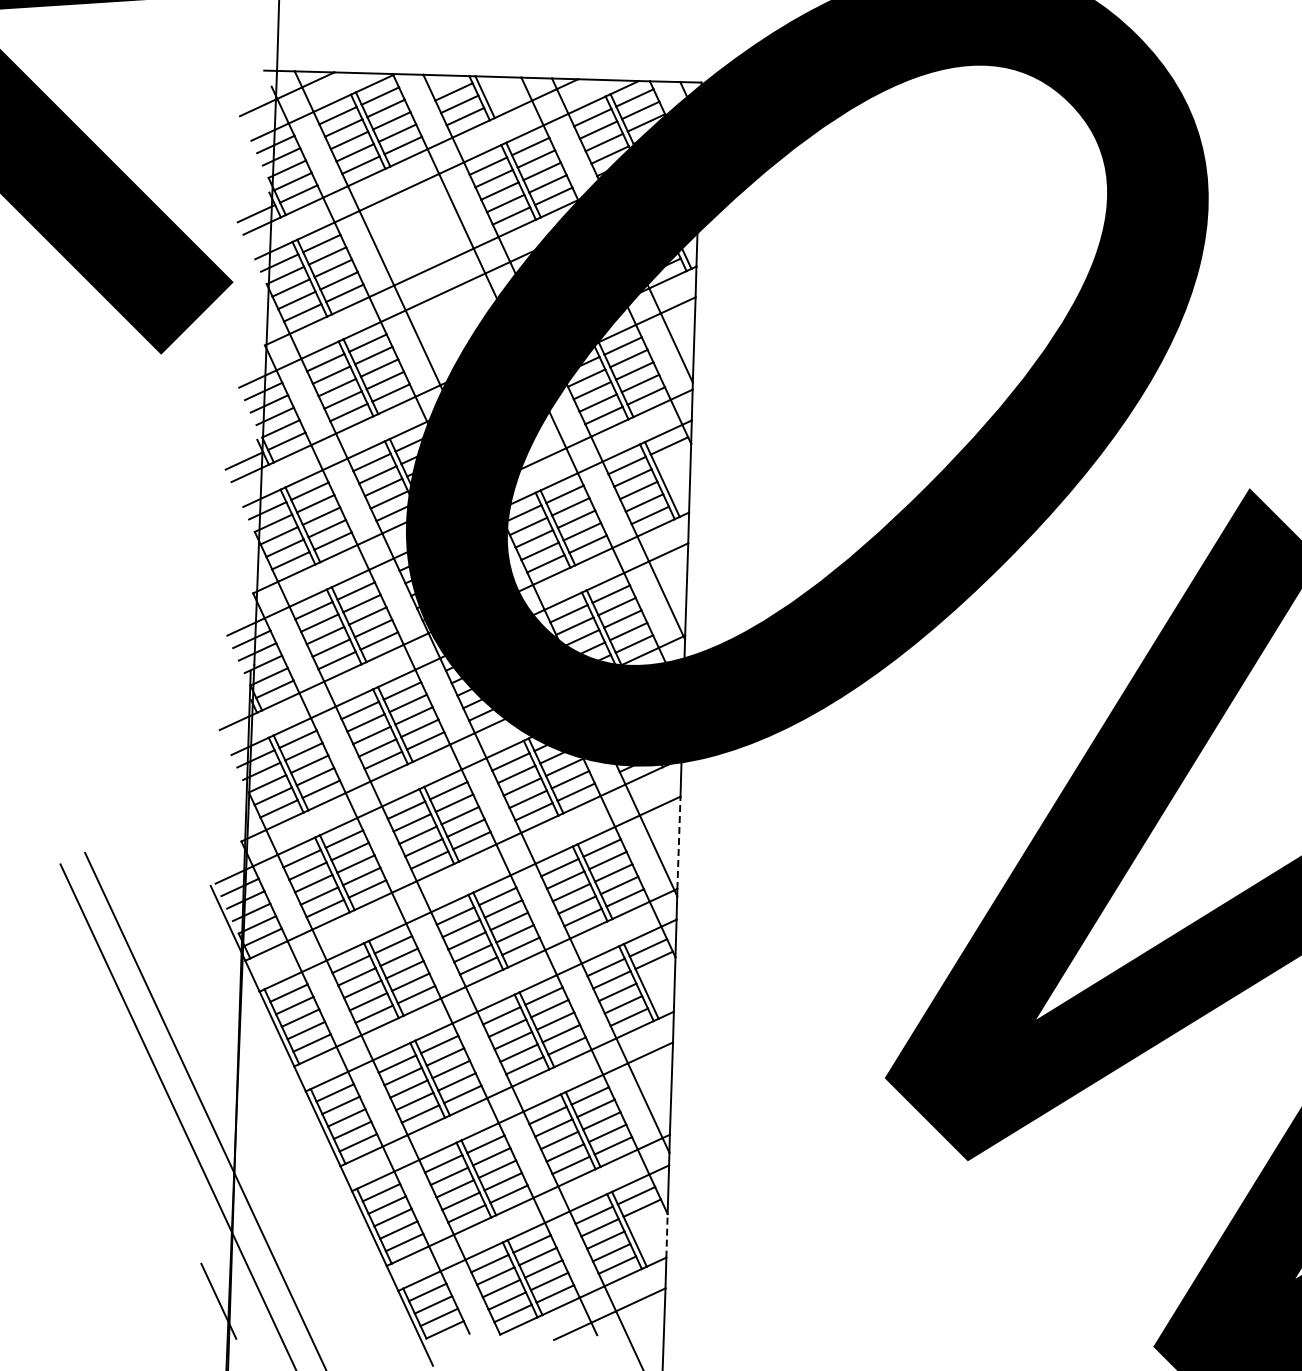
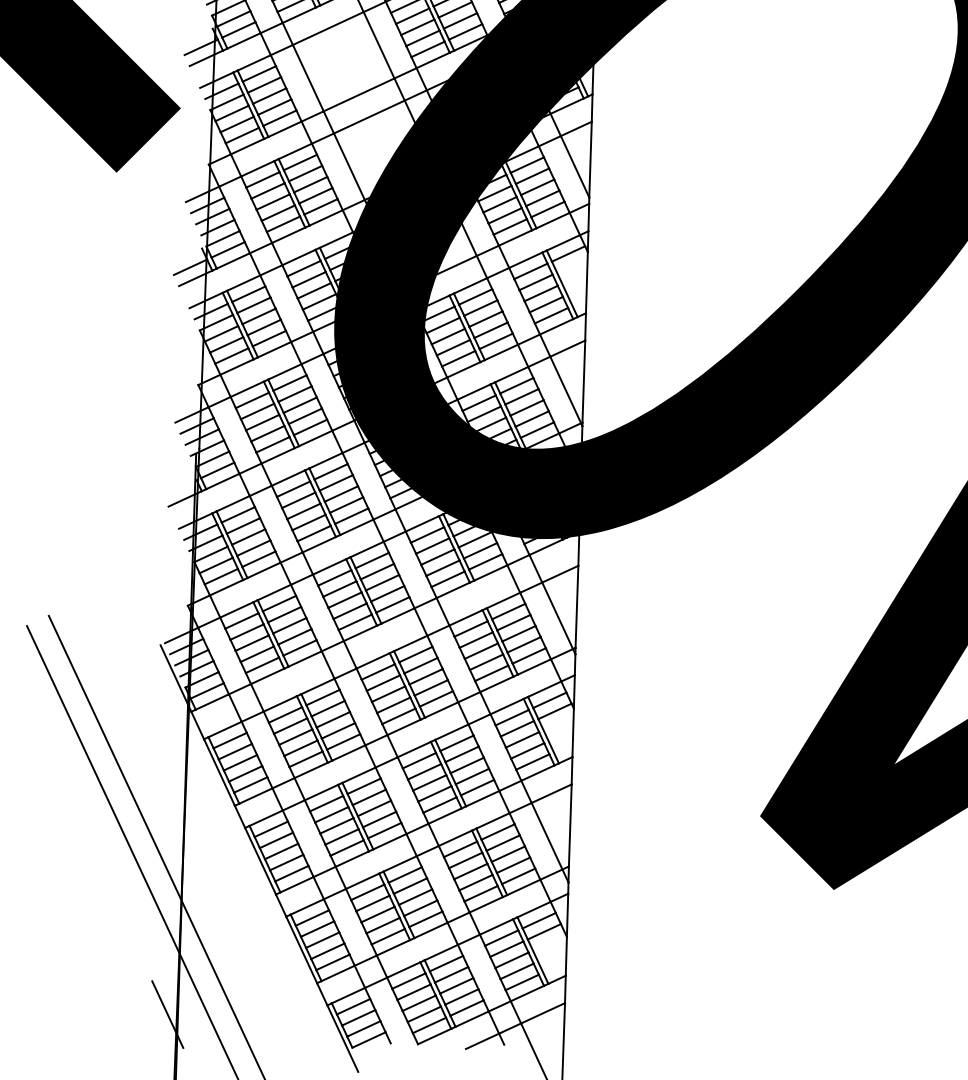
line: (678, 842) -> (576, 606), dashed -> solid
line: (667, 1235) -> (566, 956), dashed -> solid

